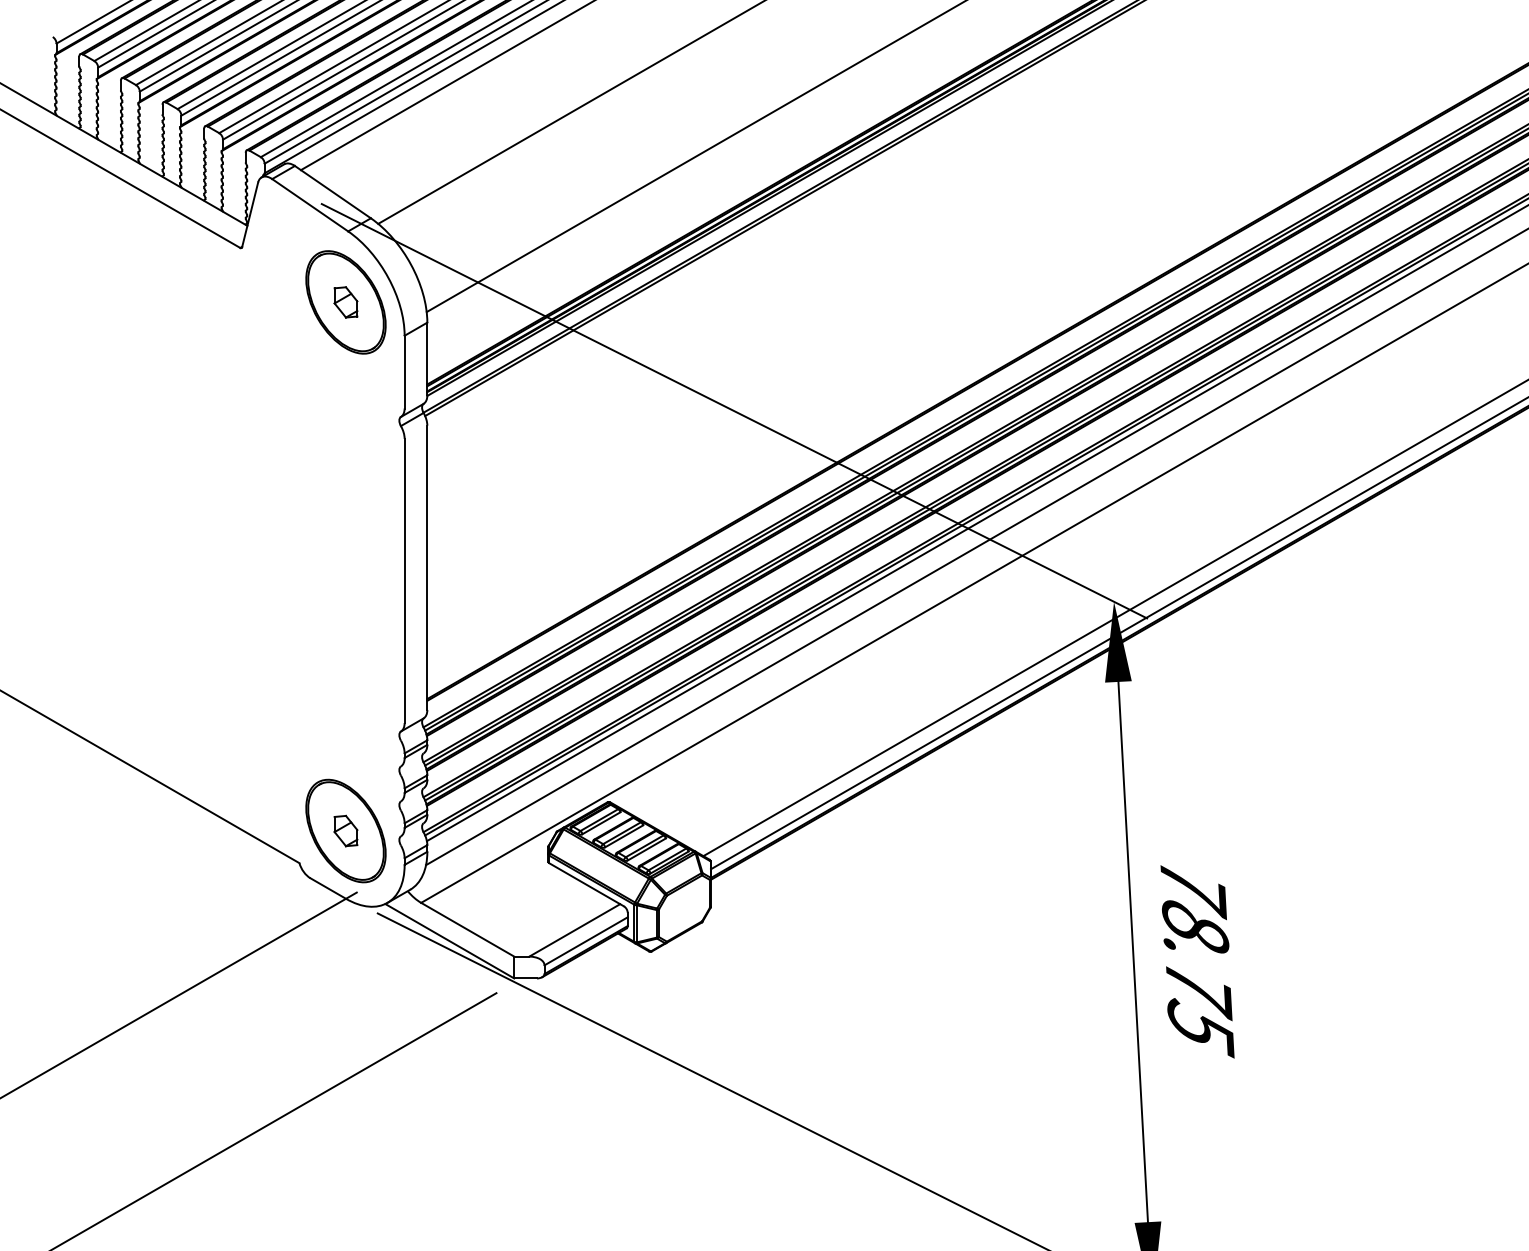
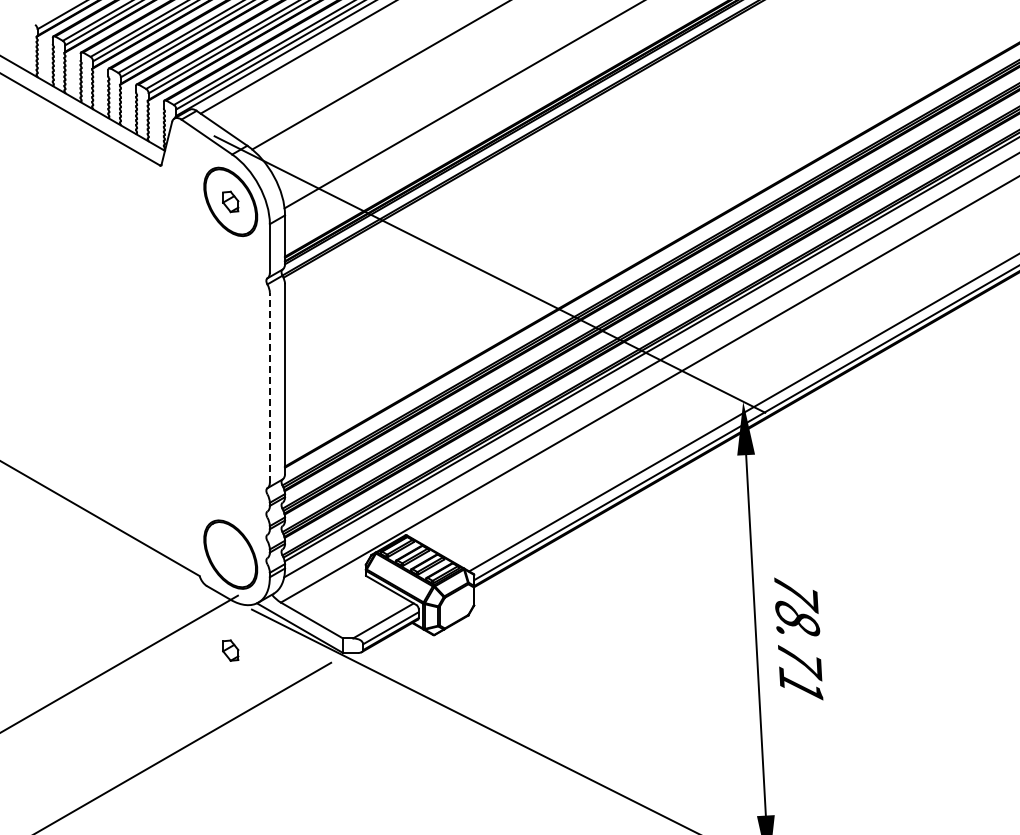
line: (404, 580) -> (269, 387), solid -> dashed
part: (345, 830) -> (230, 650), moved
text: (1199, 1028) -> (800, 686), 78.75 -> 78.71

